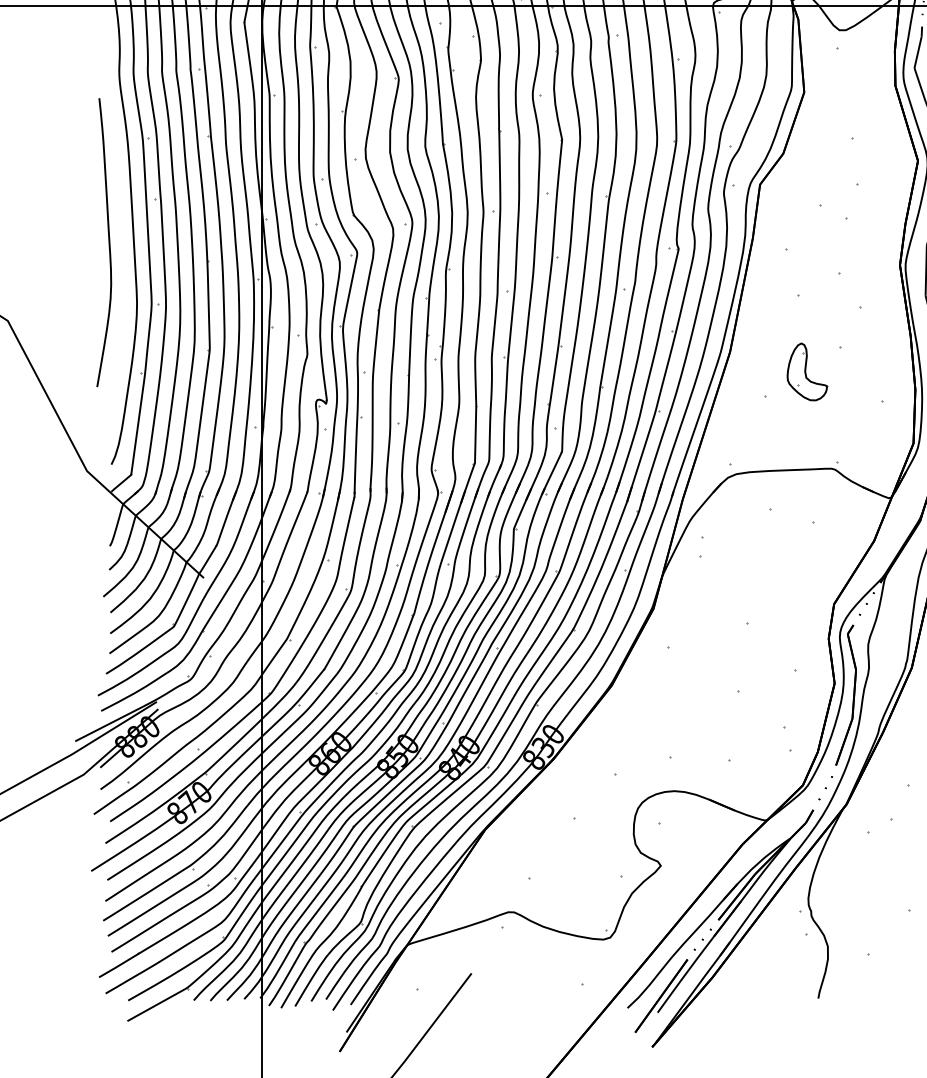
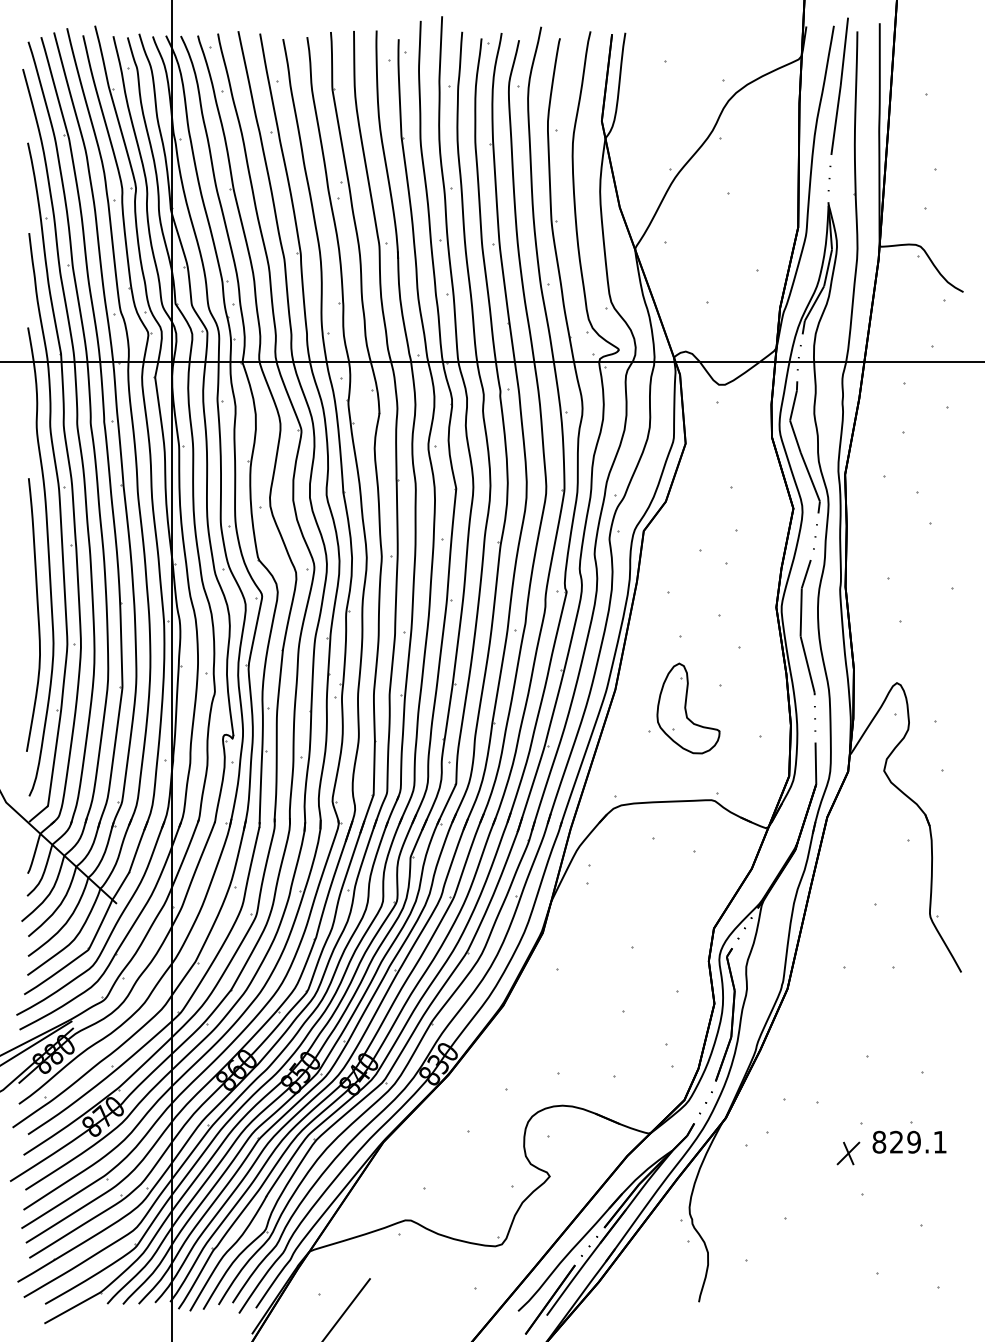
curve: (108, 242) -> (37, 614), moved
part: (807, 371) -> (688, 708), size x1.67

